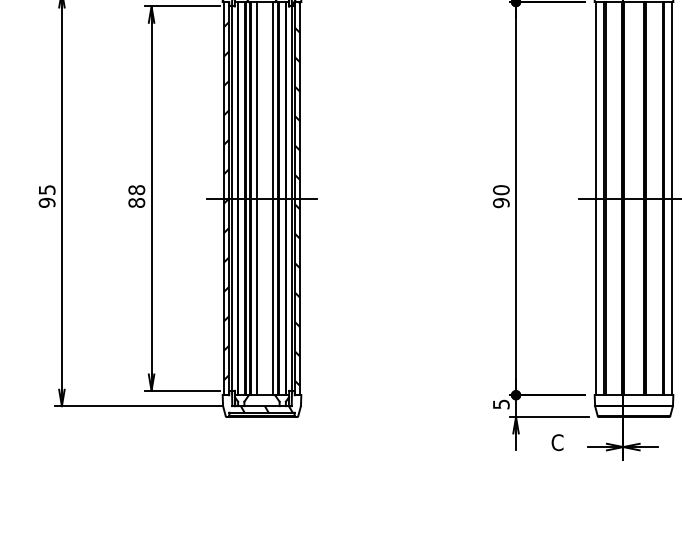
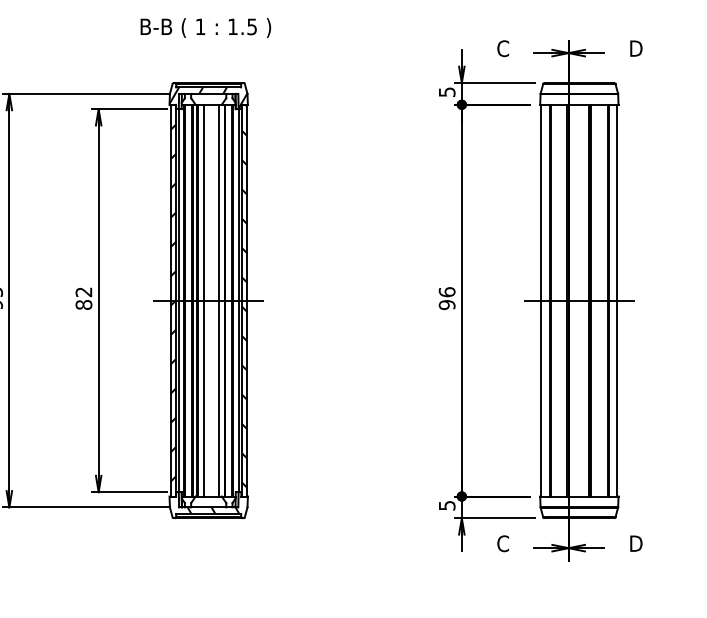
text: (136, 190) -> (83, 292), 88 -> 82
text: (500, 190) -> (446, 292), 90 -> 96

